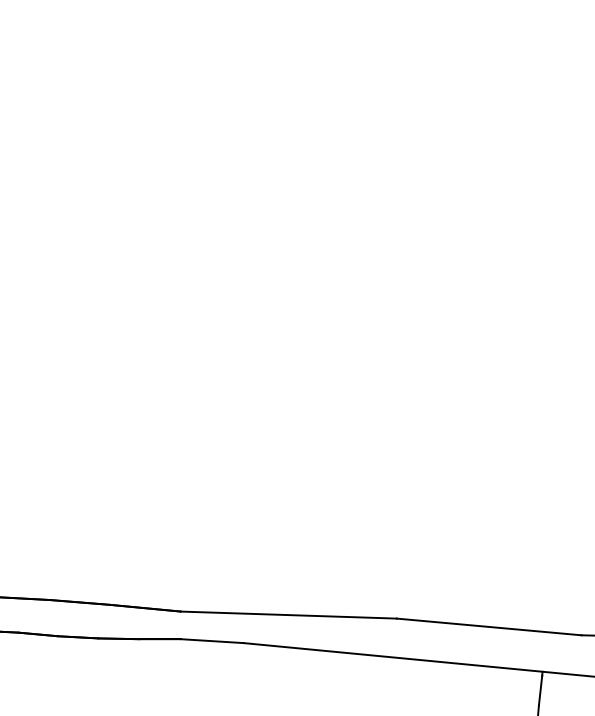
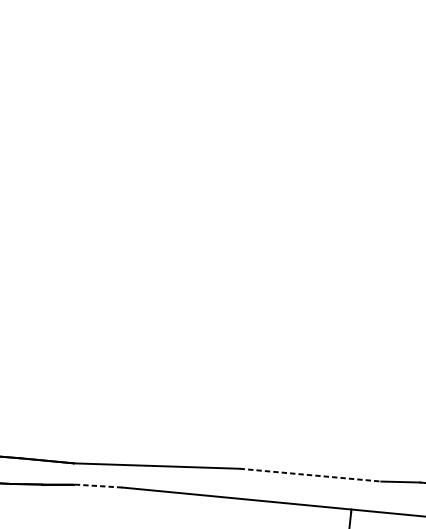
line: (489, 626) -> (310, 474), solid -> dashed
line: (211, 641) -> (97, 486), solid -> dashed

